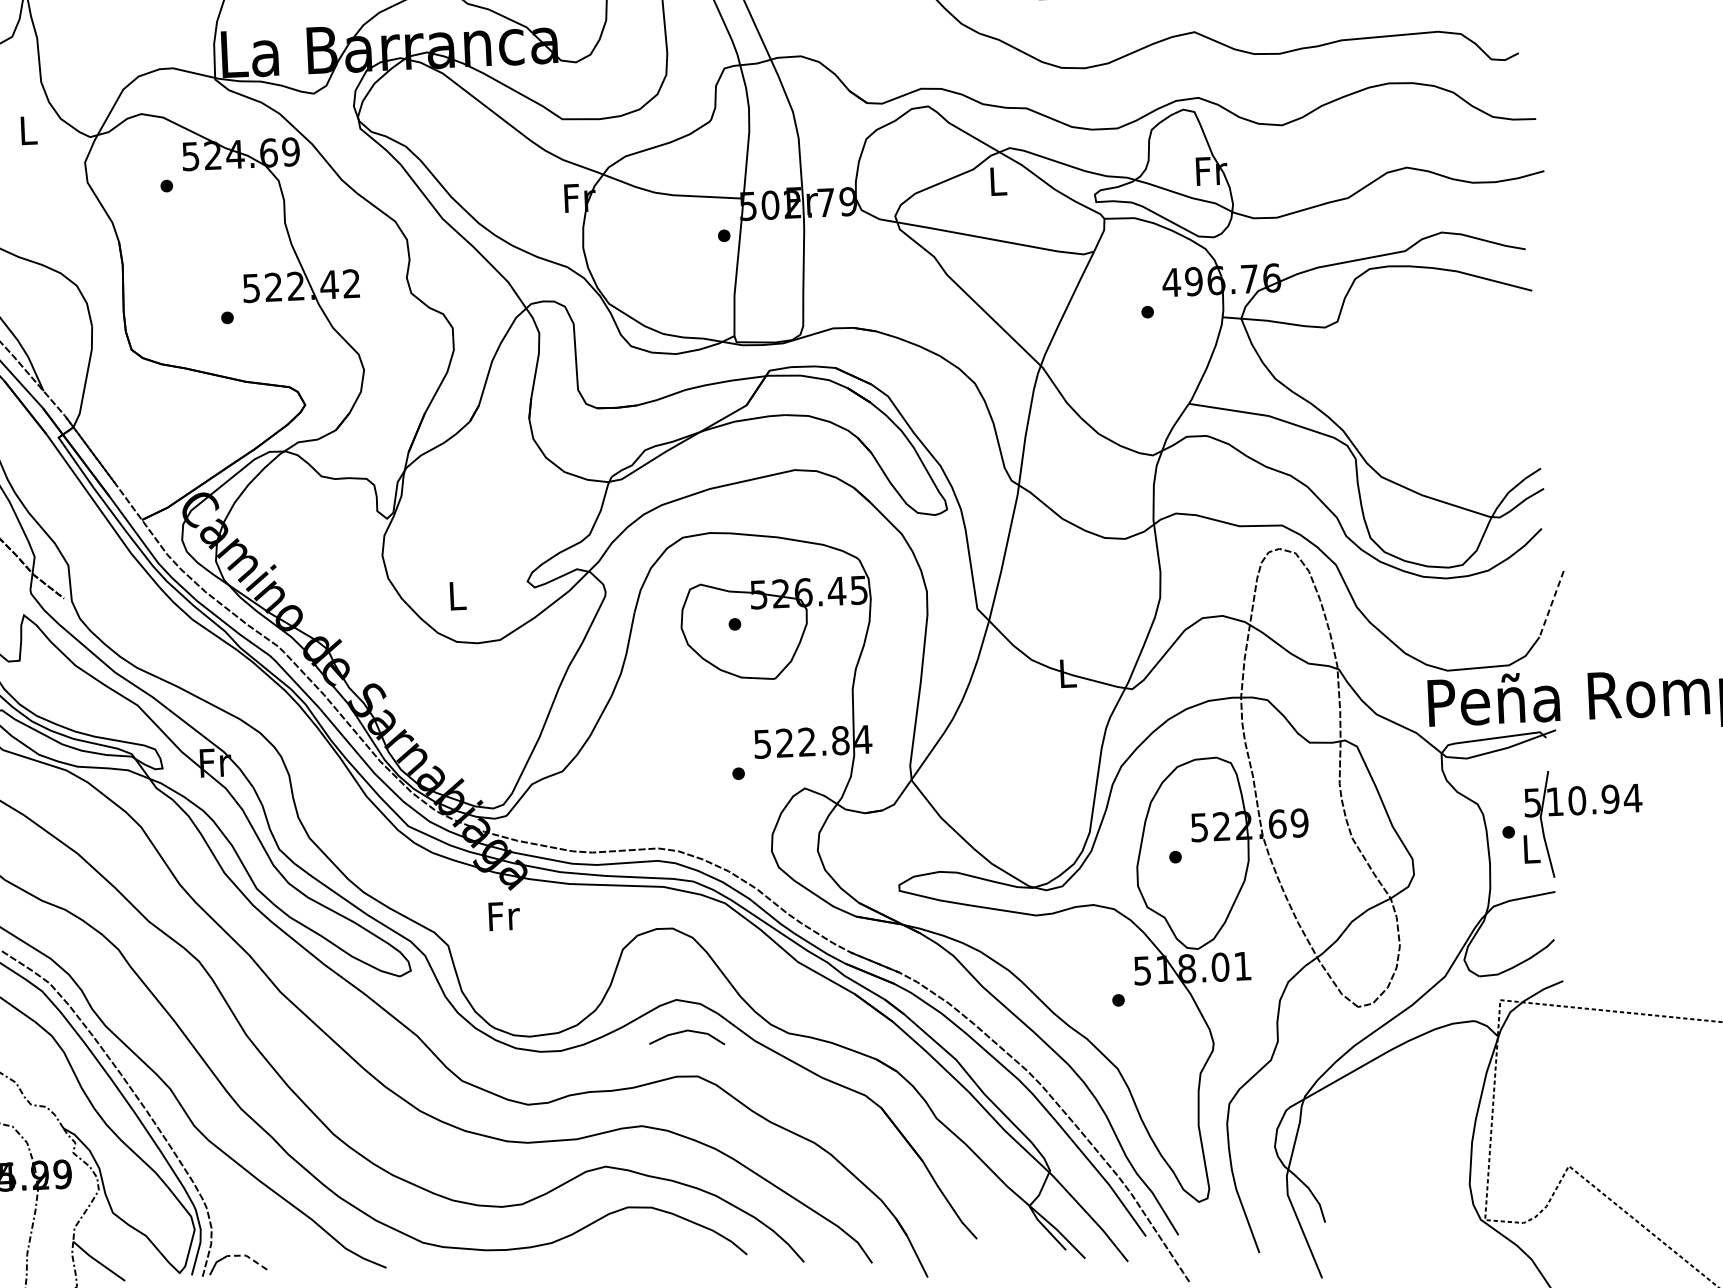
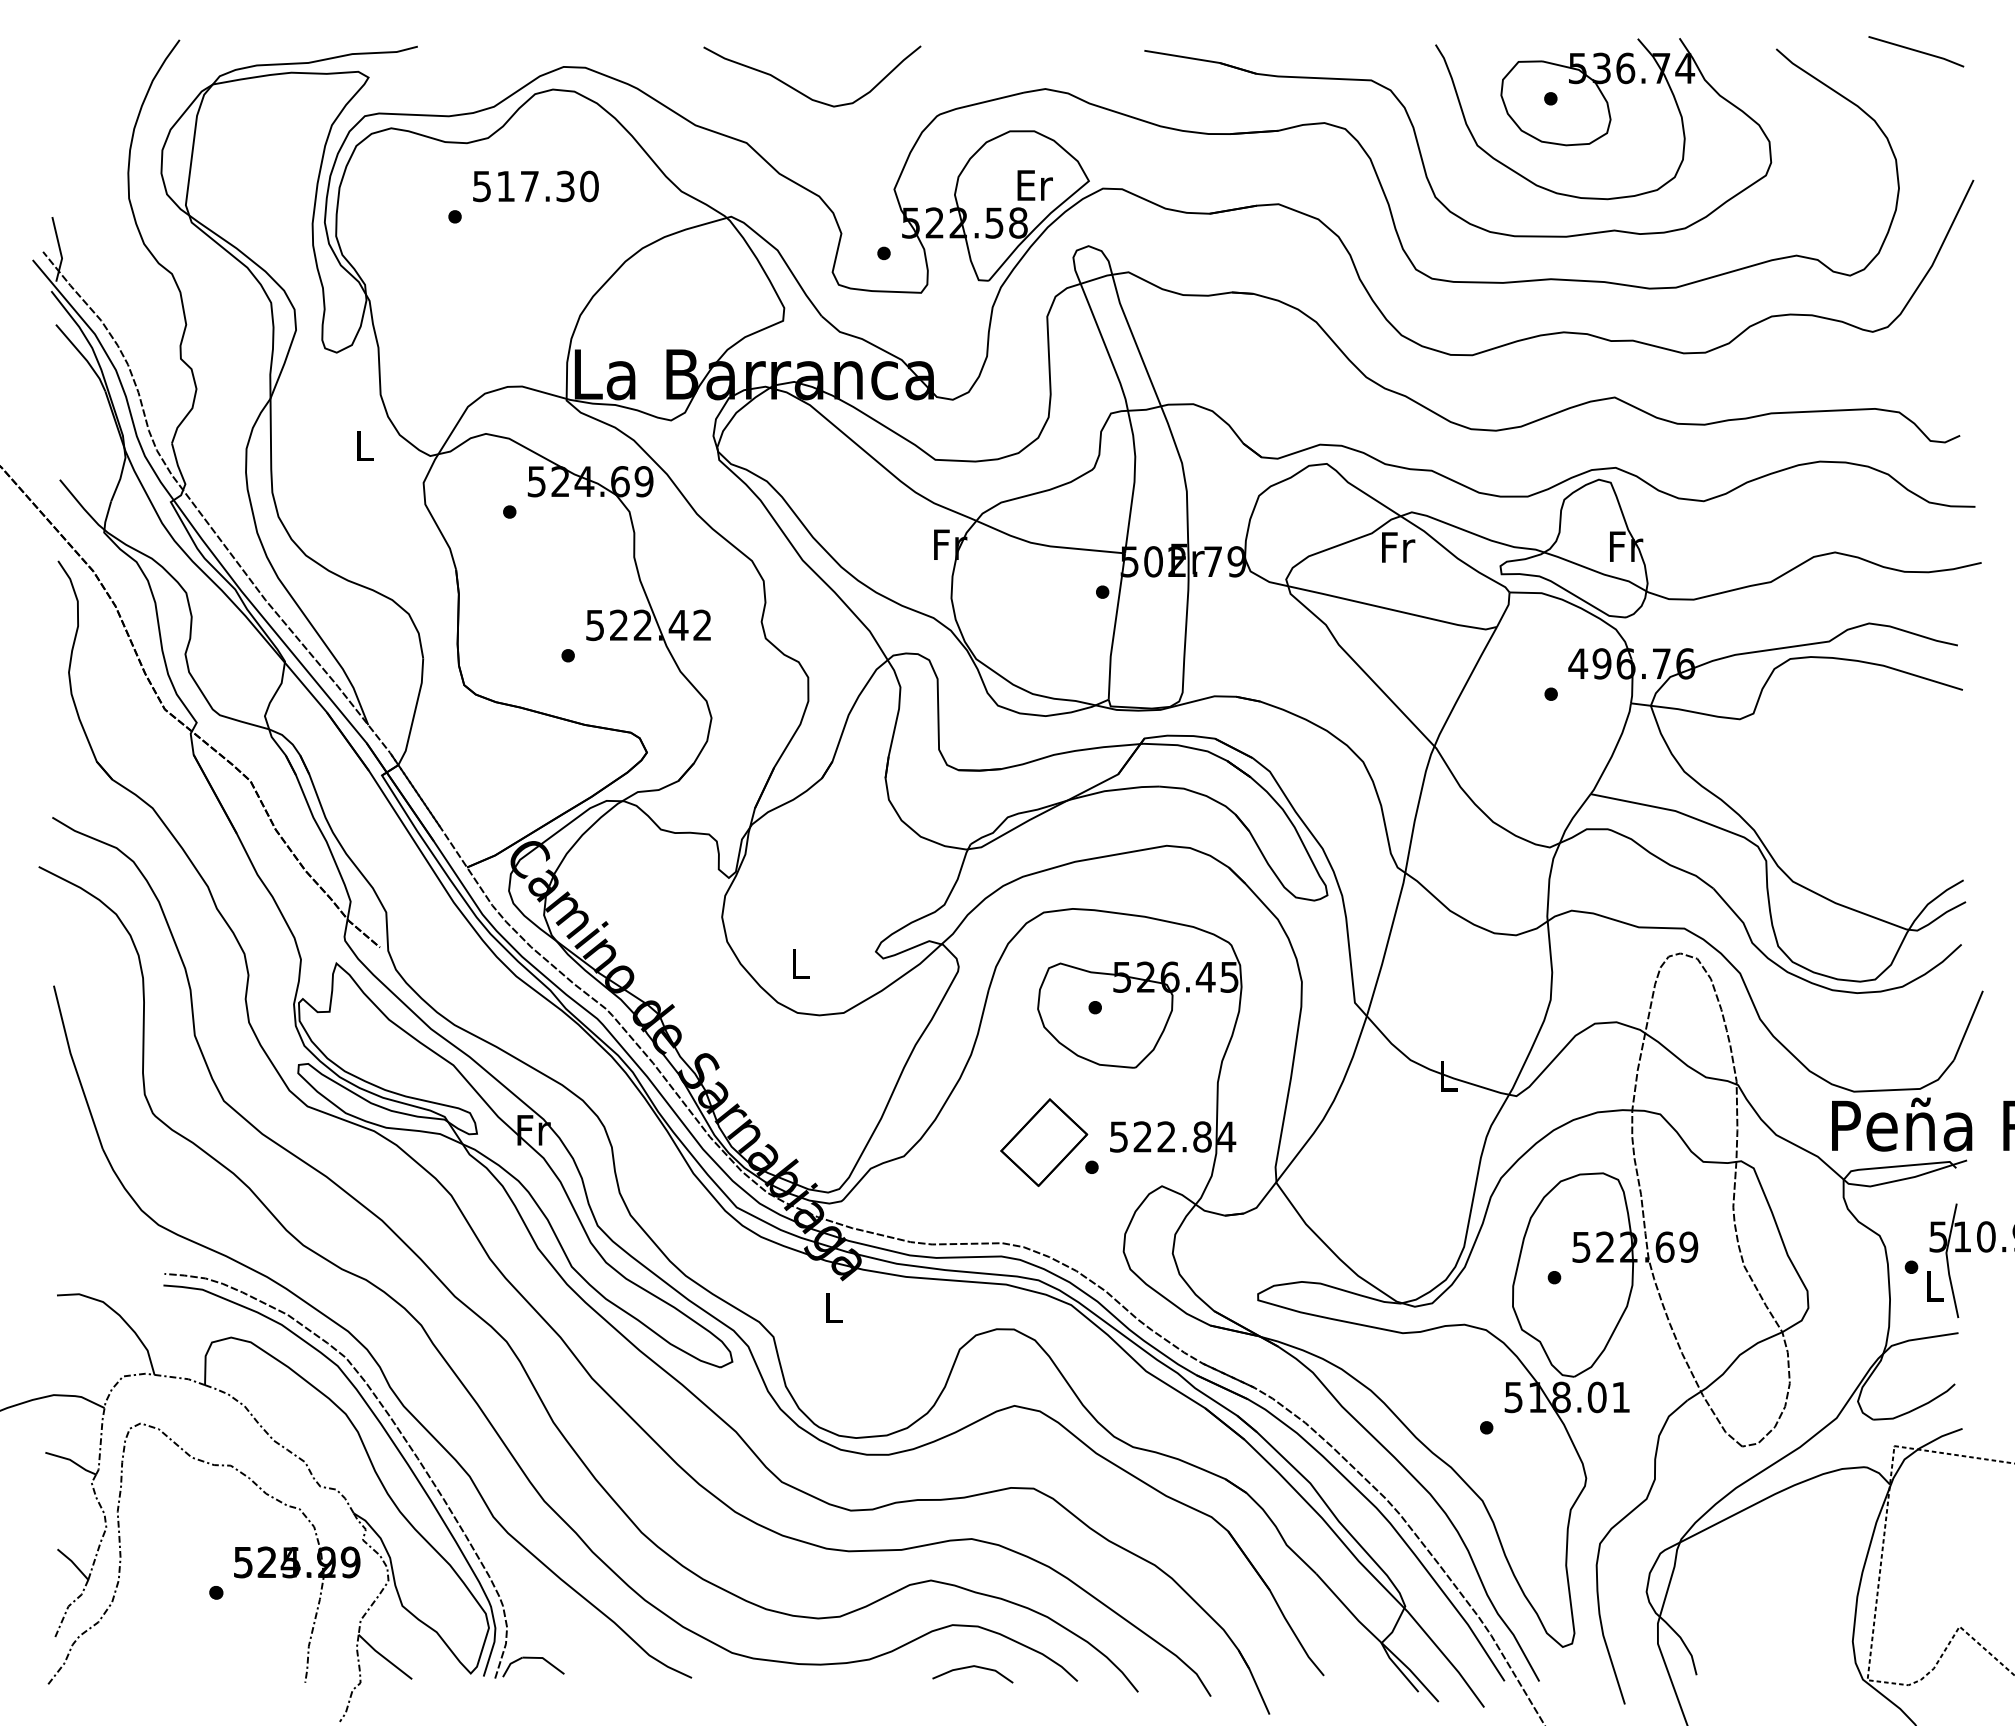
text: (998, 181) -> (1398, 547), L -> Fr
line: (1551, 603) -> (1968, 1025), dashed -> solid
part: (693, 752) -> (1044, 1142), added
text: (504, 916) -> (834, 1308), Fr -> L
line: (686, 1031) -> (972, 1667), moved
line: (247, 1256) -> (544, 1659), dashed -> solid

